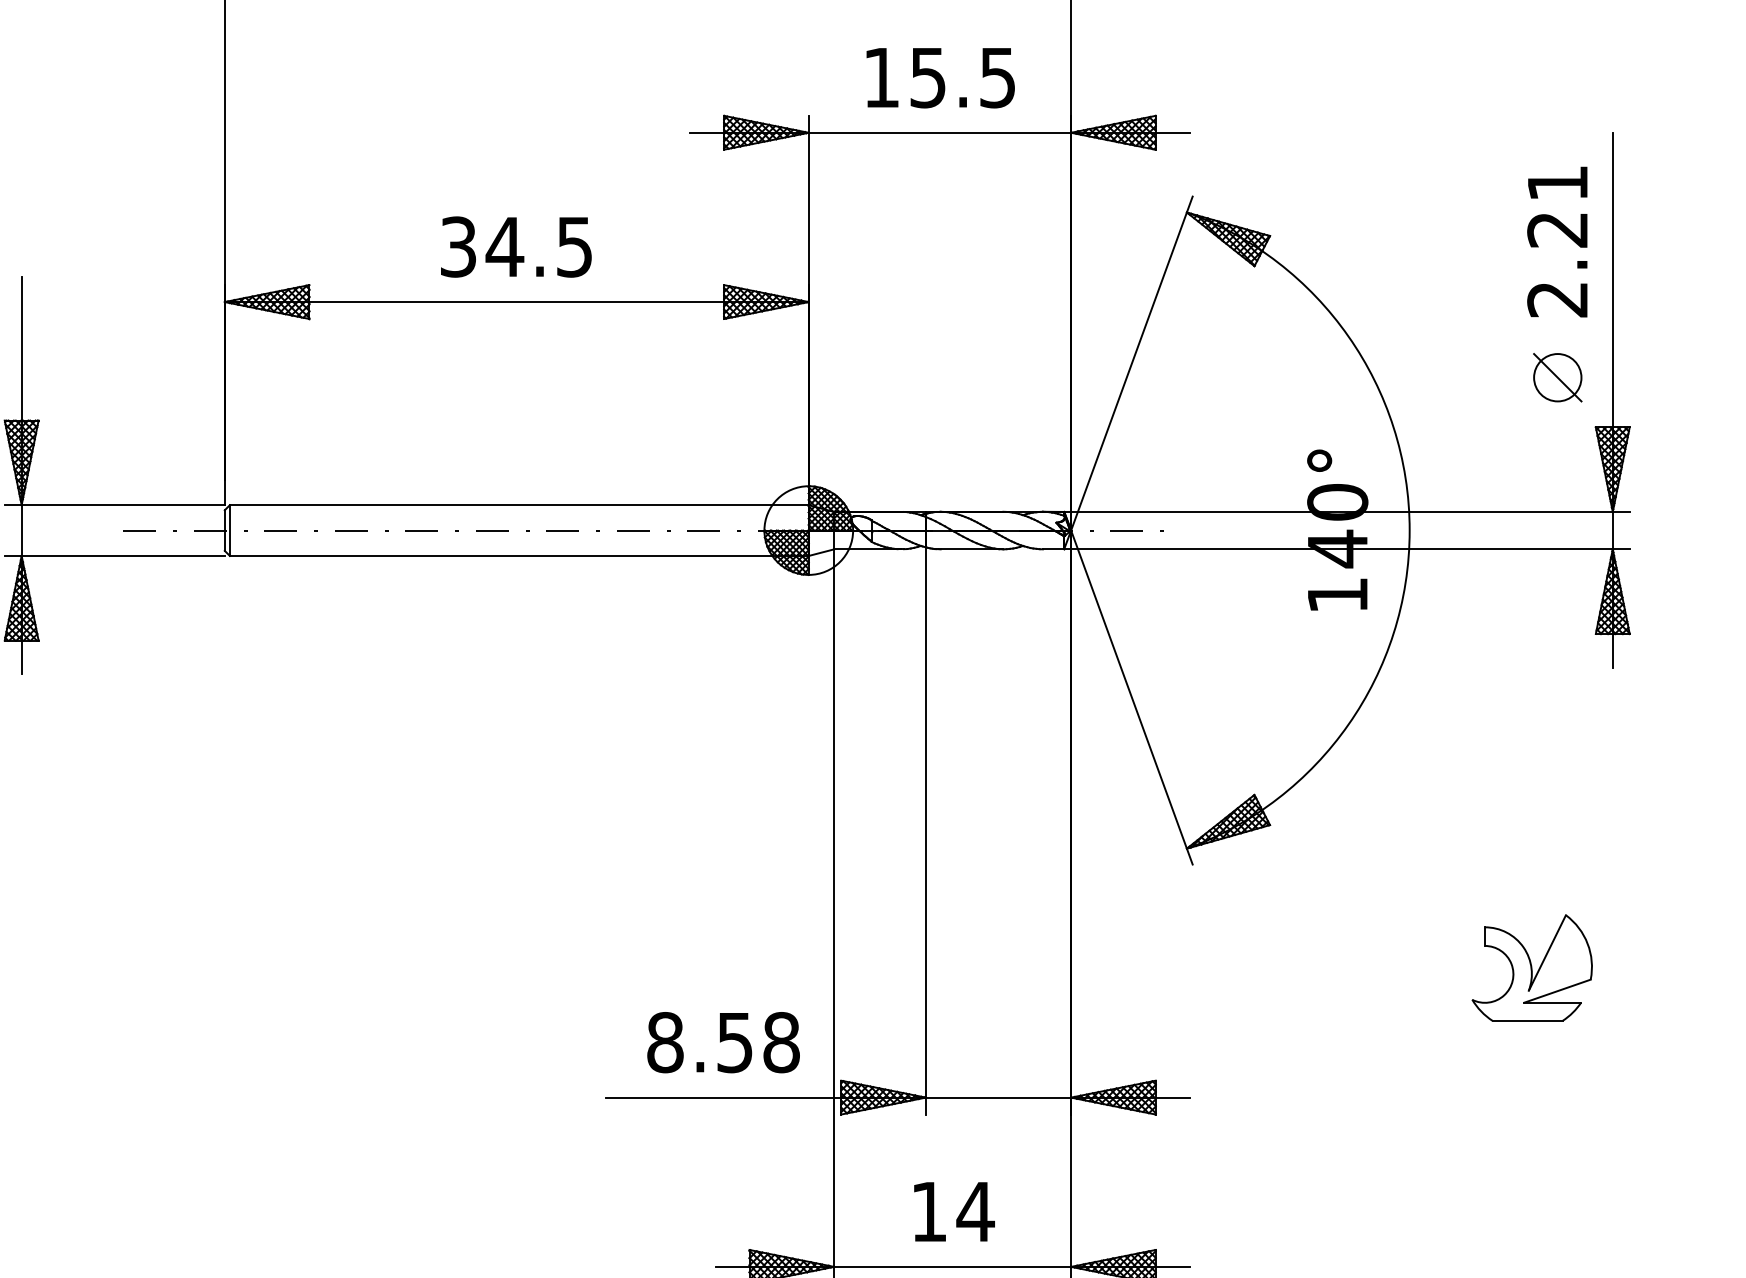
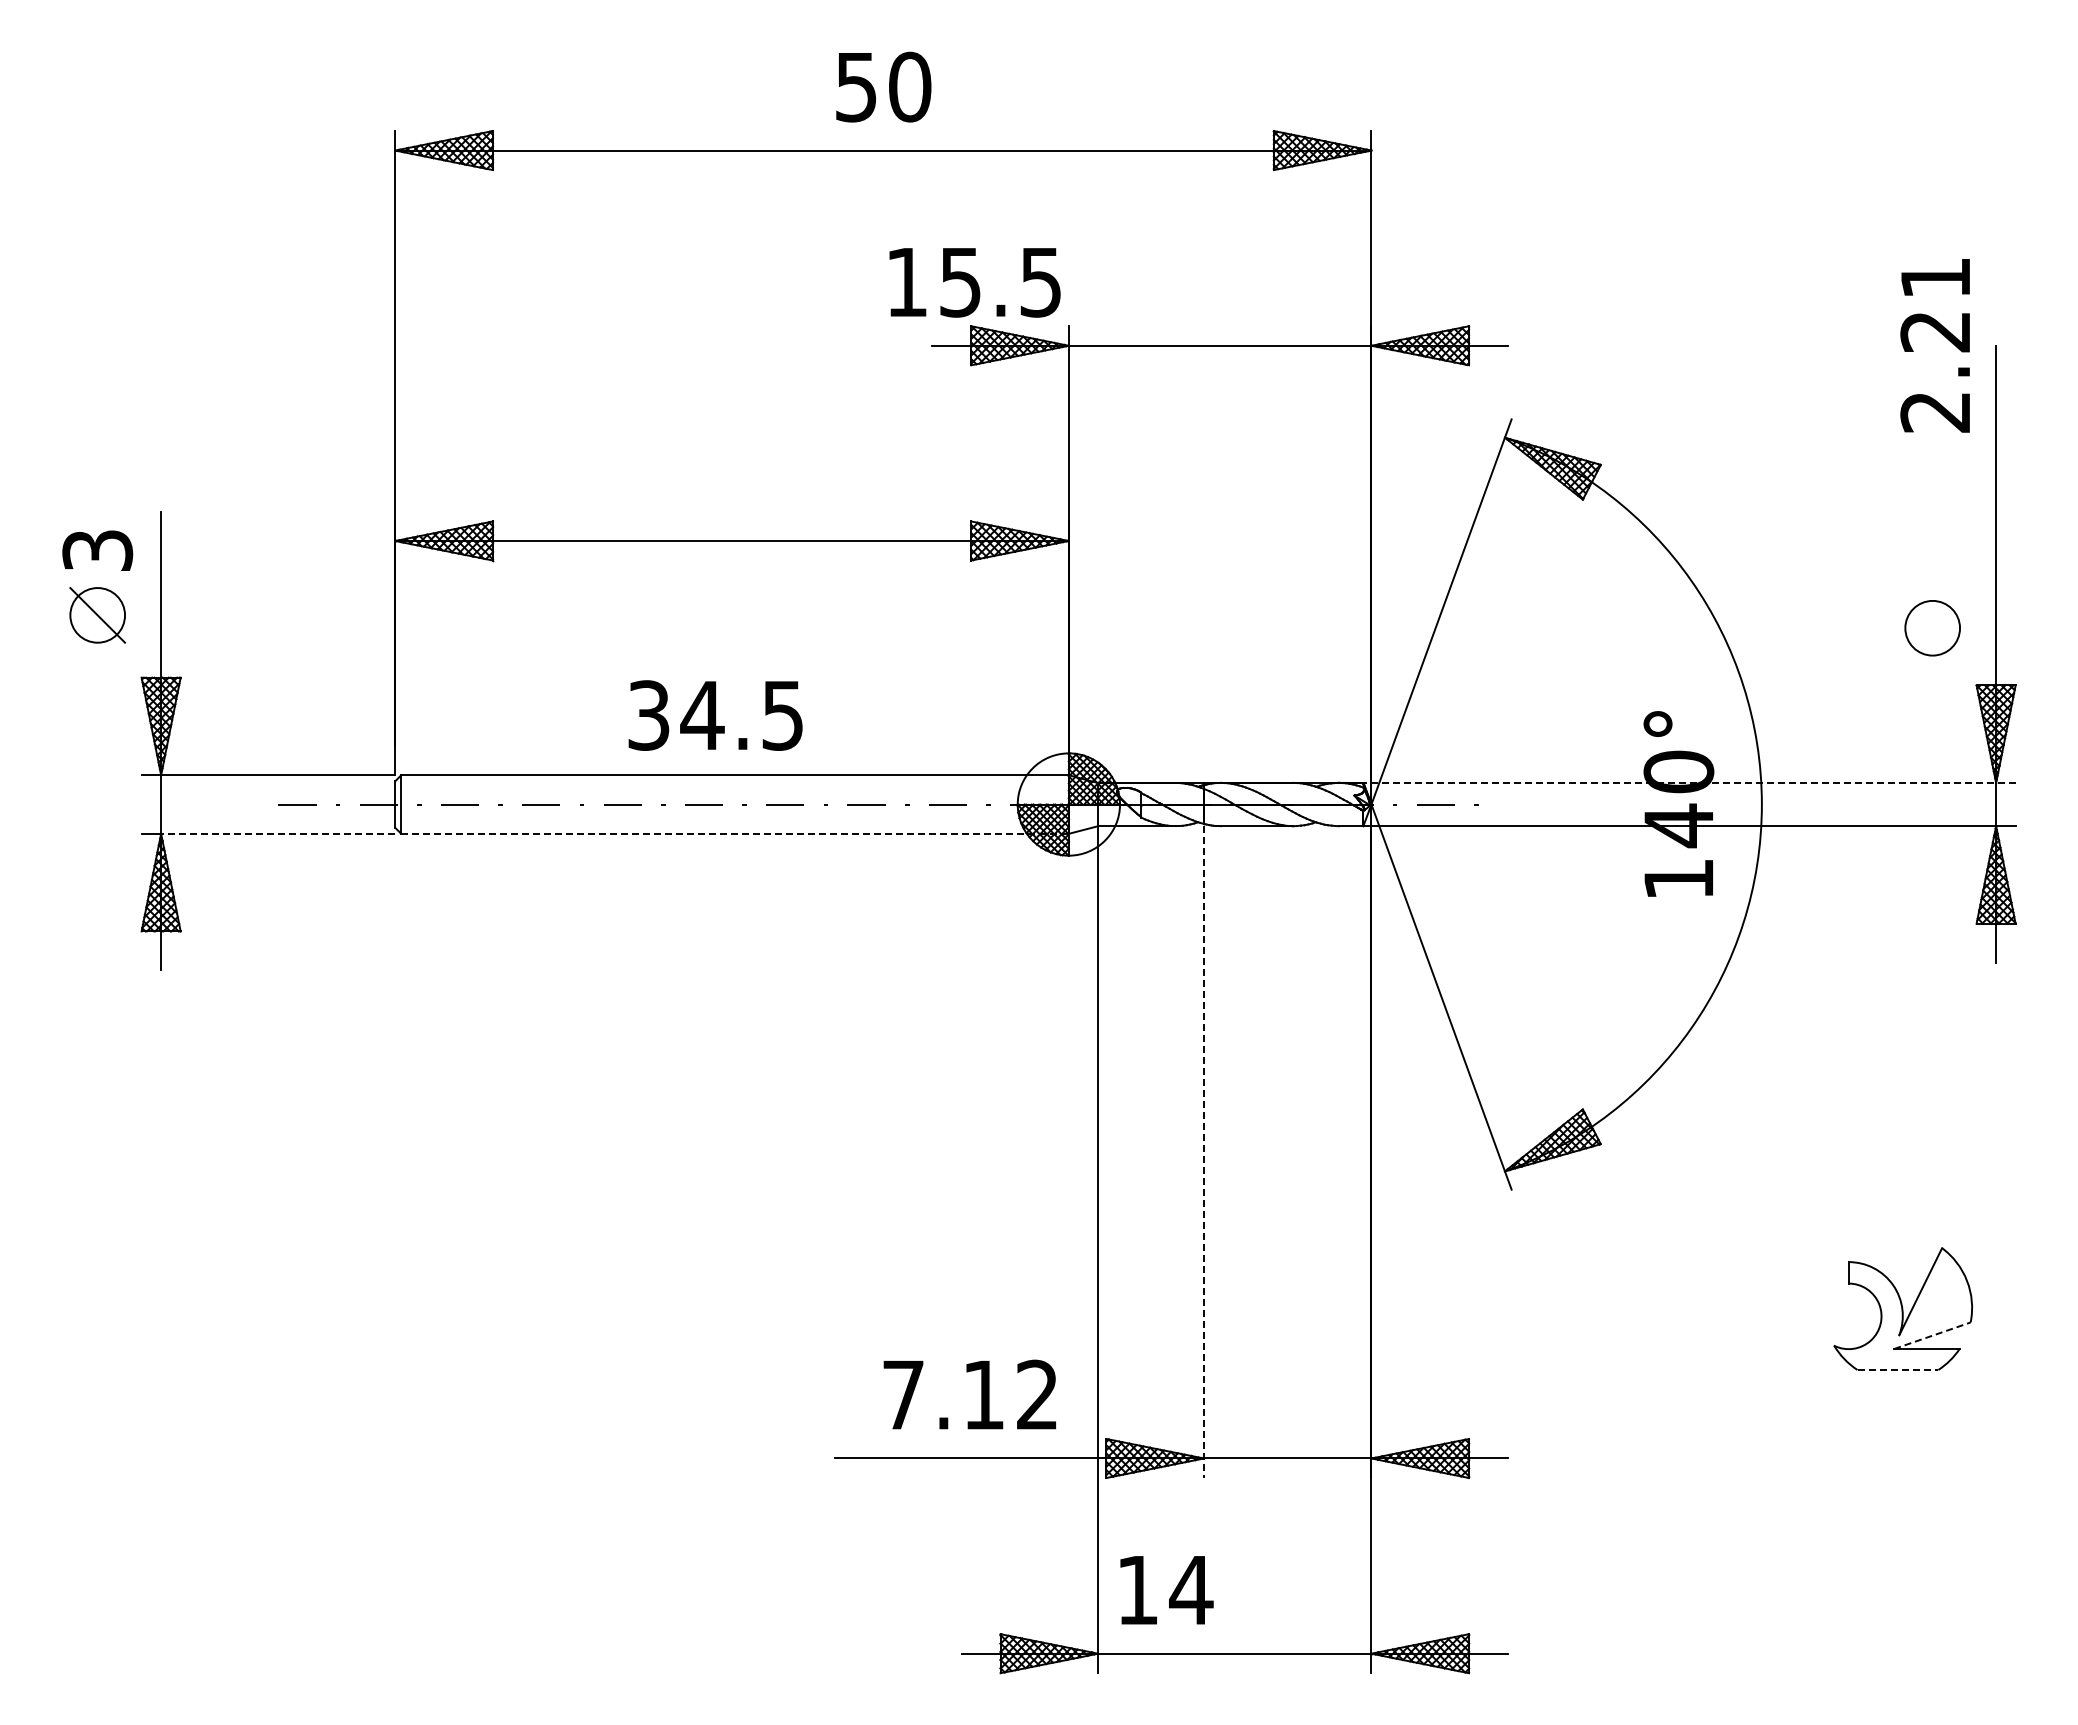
text: (940, 77) -> (974, 282), moved
text: (1556, 241) -> (1934, 345), moved
text: (516, 247) -> (715, 715), moved
line: (1557, 377) -> (1932, 627), removed
line: (1346, 512) -> (1689, 783), solid -> dashed
line: (122, 555) -> (277, 833), solid -> dashed
line: (519, 555) -> (735, 833), solid -> dashed
line: (925, 832) -> (1203, 1152), solid -> dashed
line: (1557, 990) -> (1932, 1335), solid -> dashed
line: (1528, 1021) -> (1898, 1370), solid -> dashed
text: (723, 1042) -> (970, 1394), 8.58 -> 7.12
text: (954, 1212) -> (1166, 1590), moved

